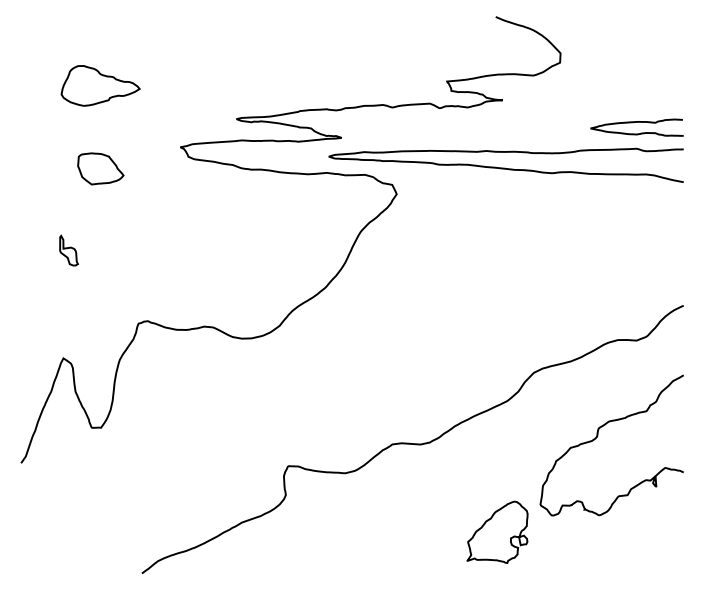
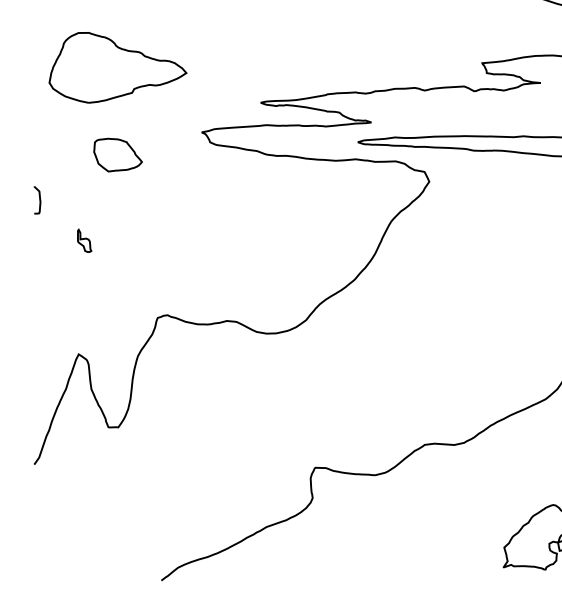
part: (100, 85) -> (117, 67), size x1.67
curve: (25, 211) -> (38, 199), added
part: (68, 249) -> (84, 239), size x0.71

